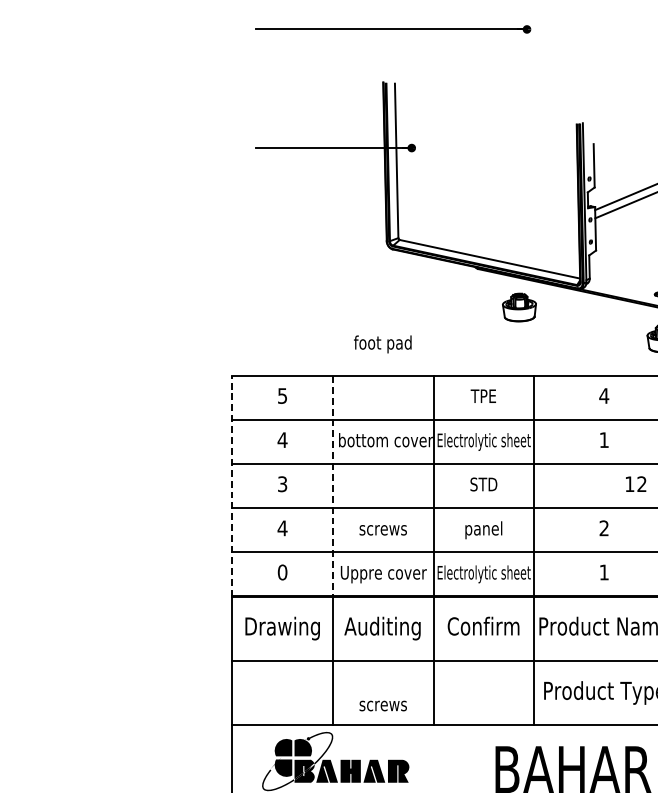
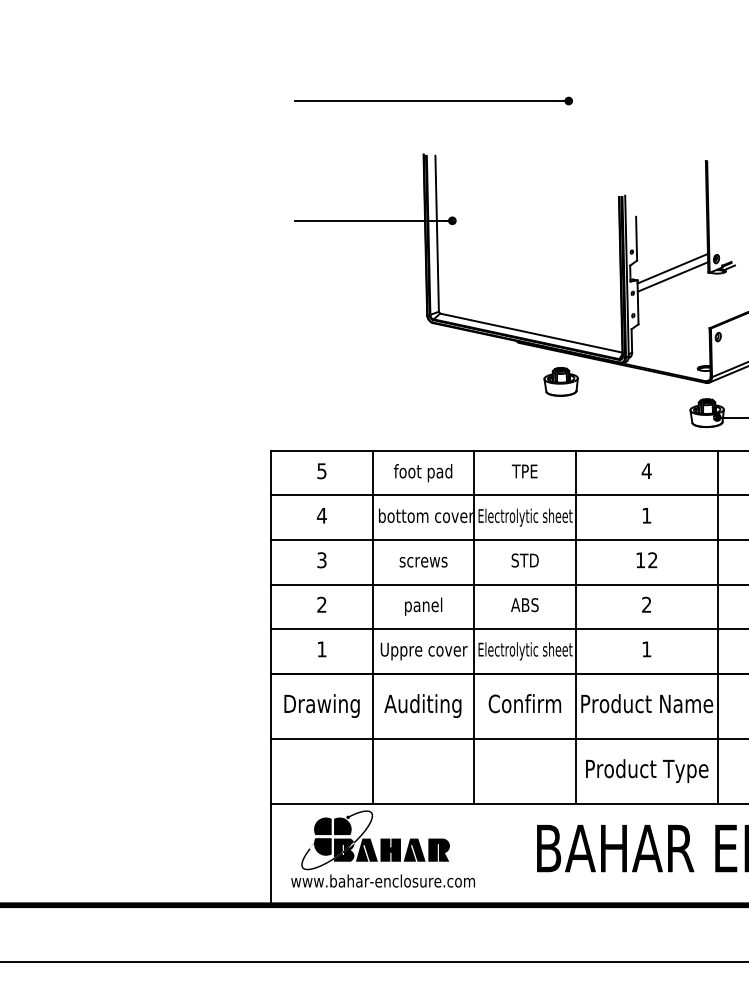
text: (383, 344) -> (423, 473), moved
text: (635, 484) -> (646, 560), moved
line: (232, 485) -> (271, 561), dashed -> solid
line: (332, 486) -> (372, 562), dashed -> solid
text: (282, 528) -> (321, 604), 4 -> 2
text: (383, 530) -> (423, 606), screws -> panel
text: (483, 530) -> (524, 606), panel -> ABS
text: (282, 572) -> (321, 649), 0 -> 1
text: (383, 706) -> (423, 562), moved

